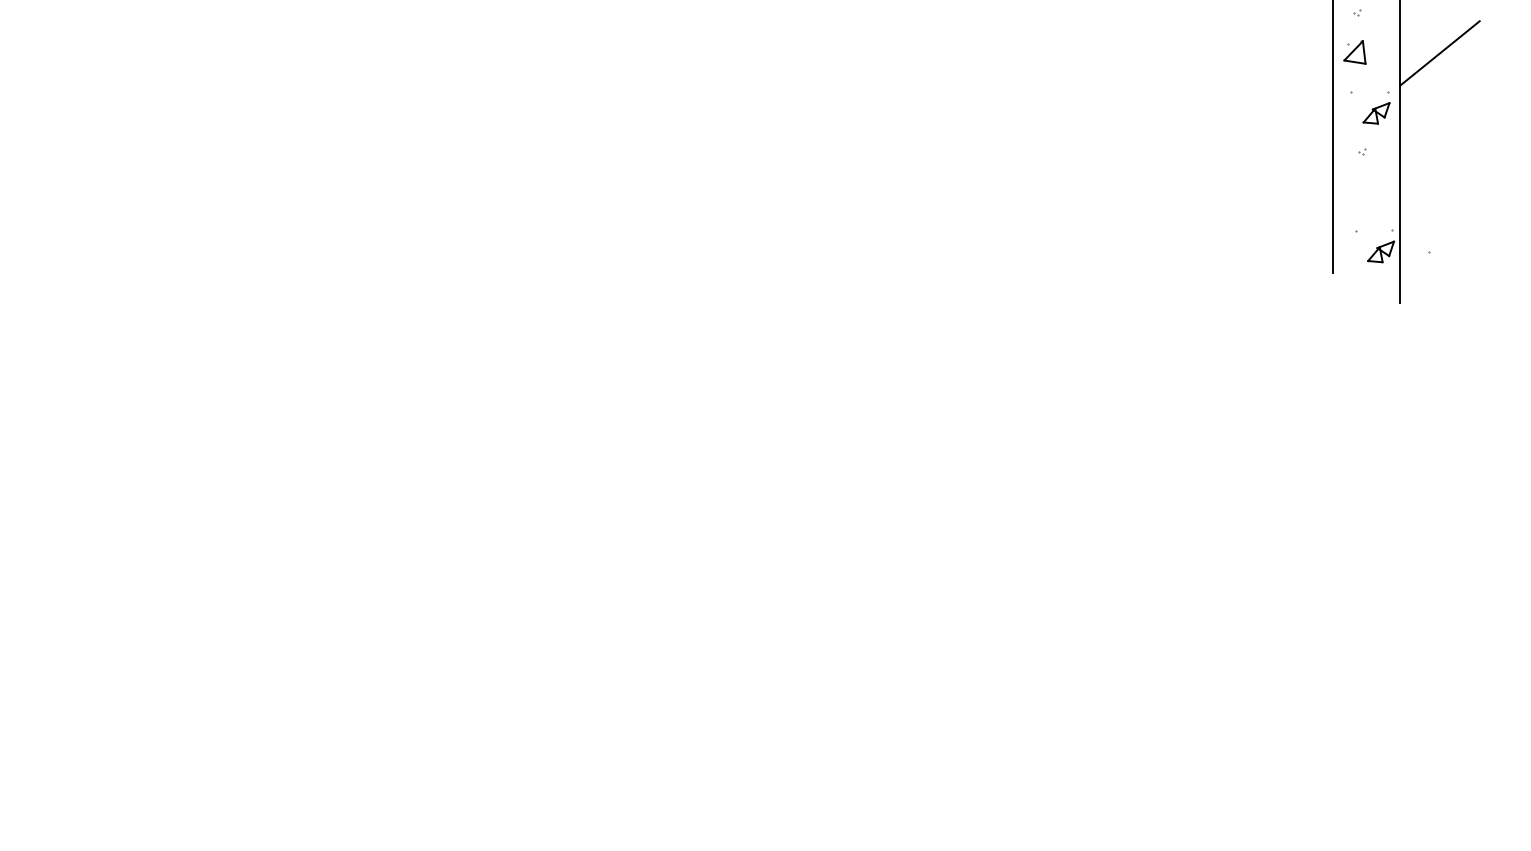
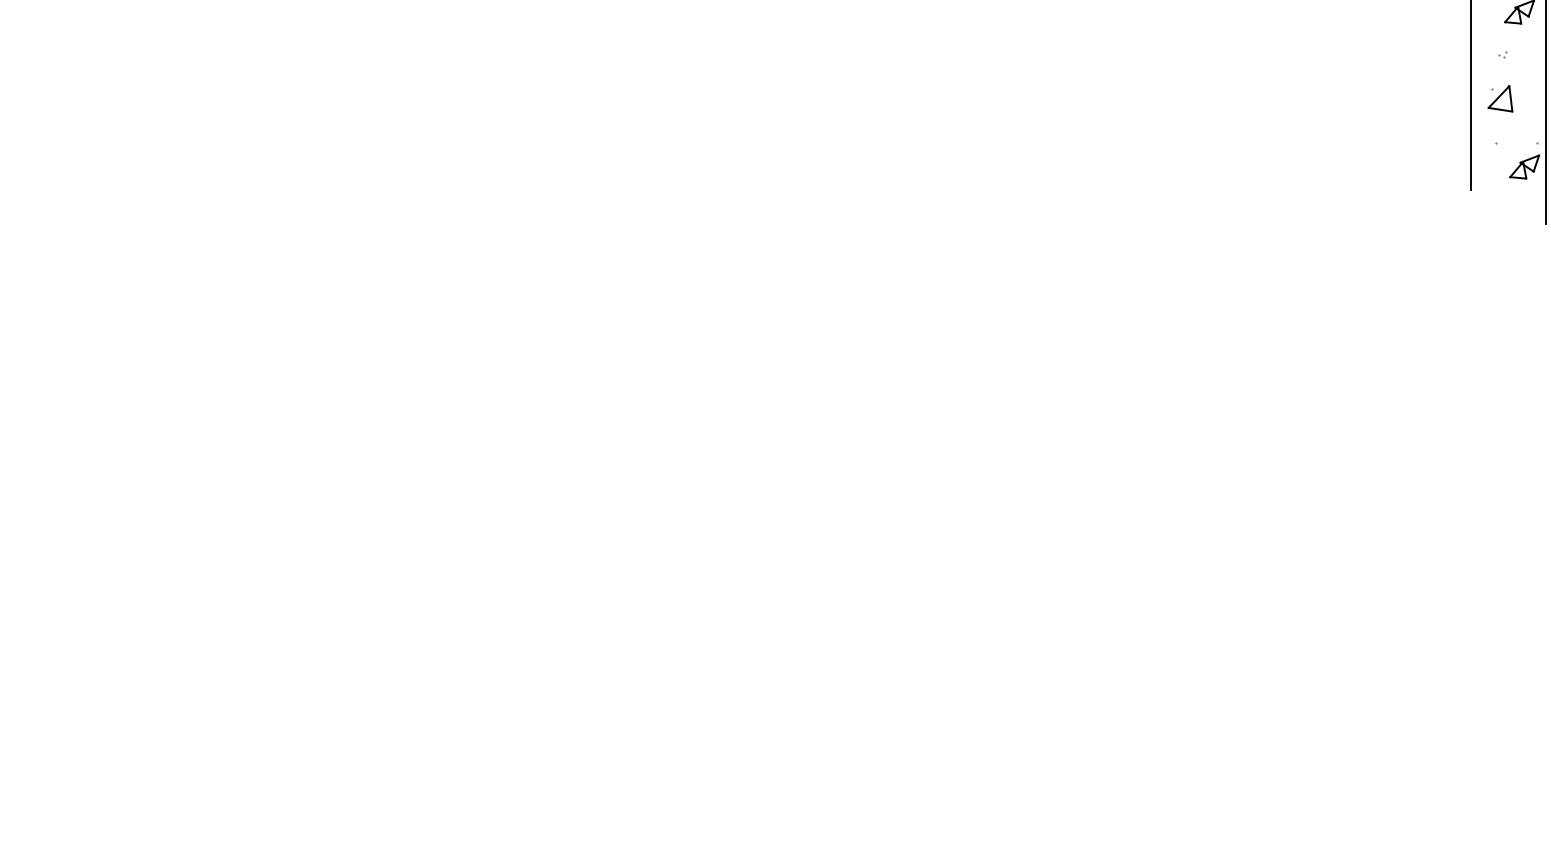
part: (1359, 190) -> (1500, 98), added

